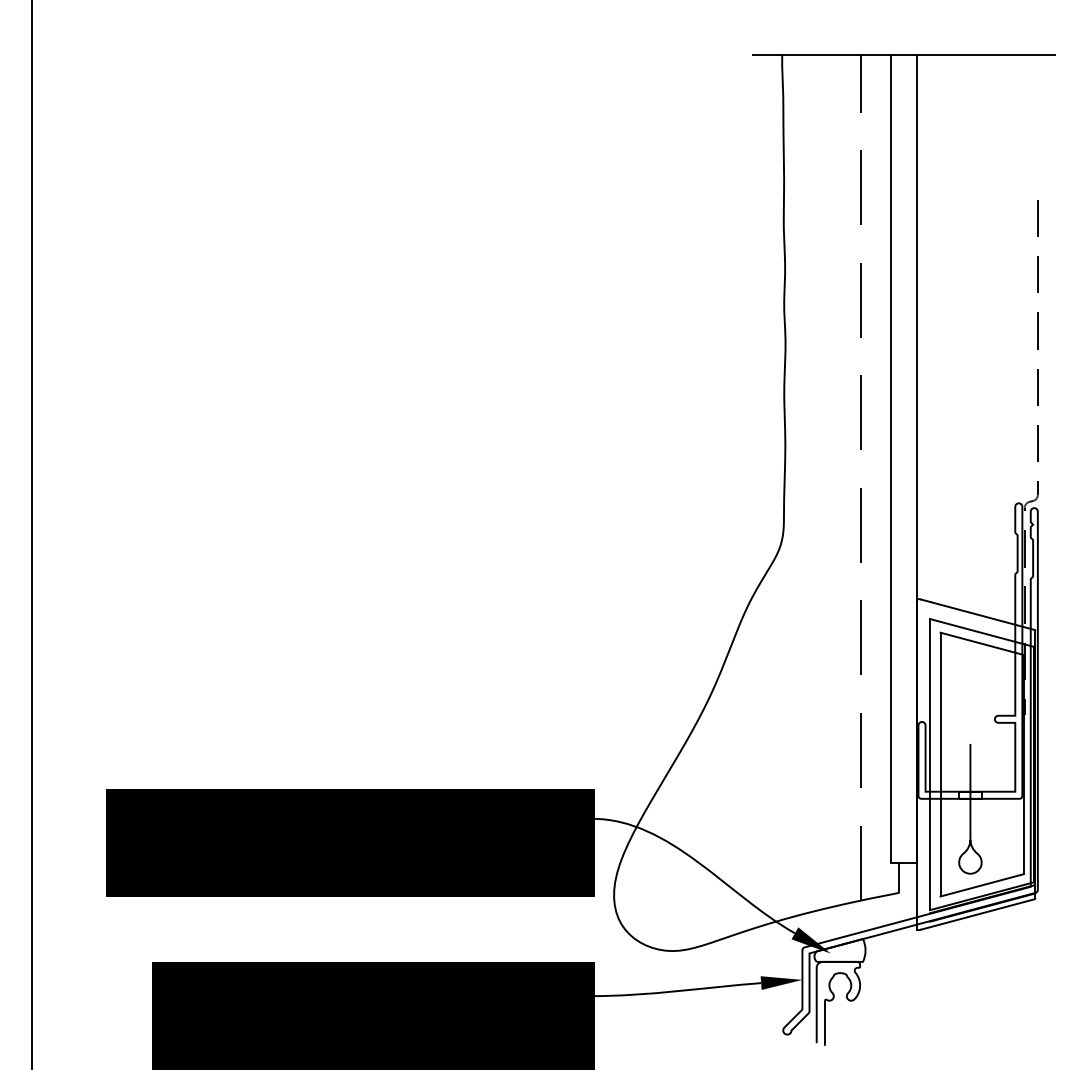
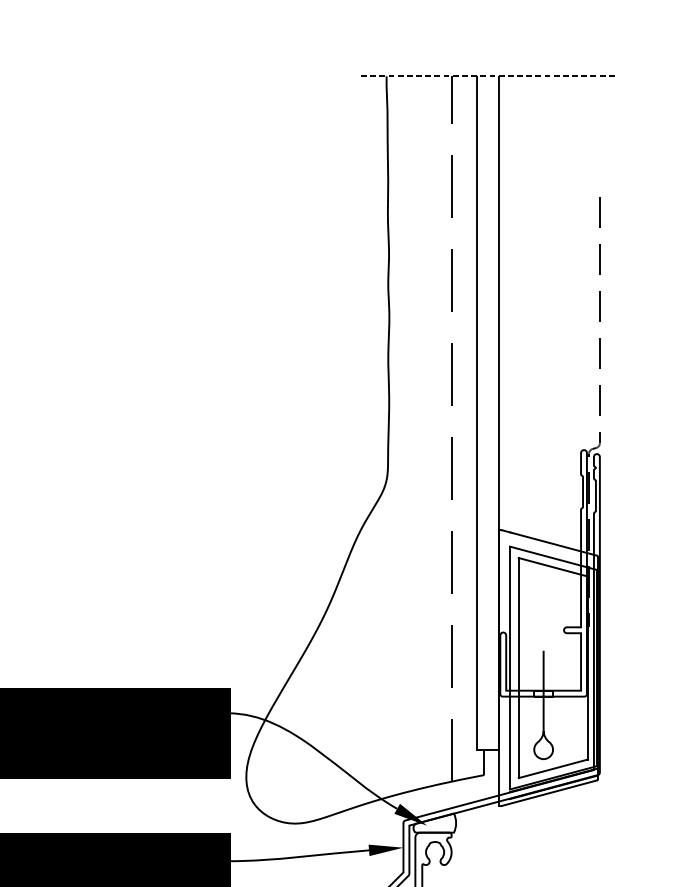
line: (903, 55) -> (487, 76), solid -> dashed

